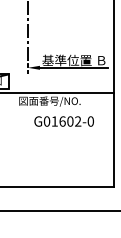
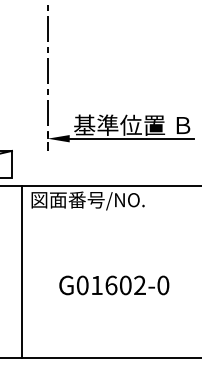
text: (63, 121) -> (113, 285), moved
line: (13, 139) -> (20, 270), added

